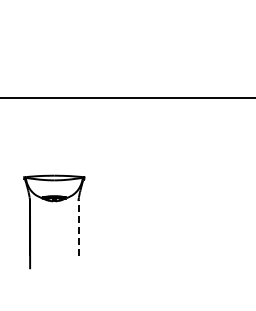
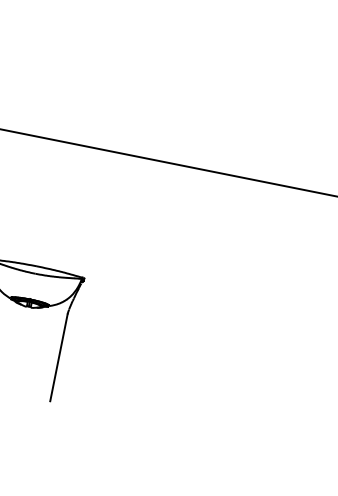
line: (78, 228) -> (58, 358), dashed -> solid

